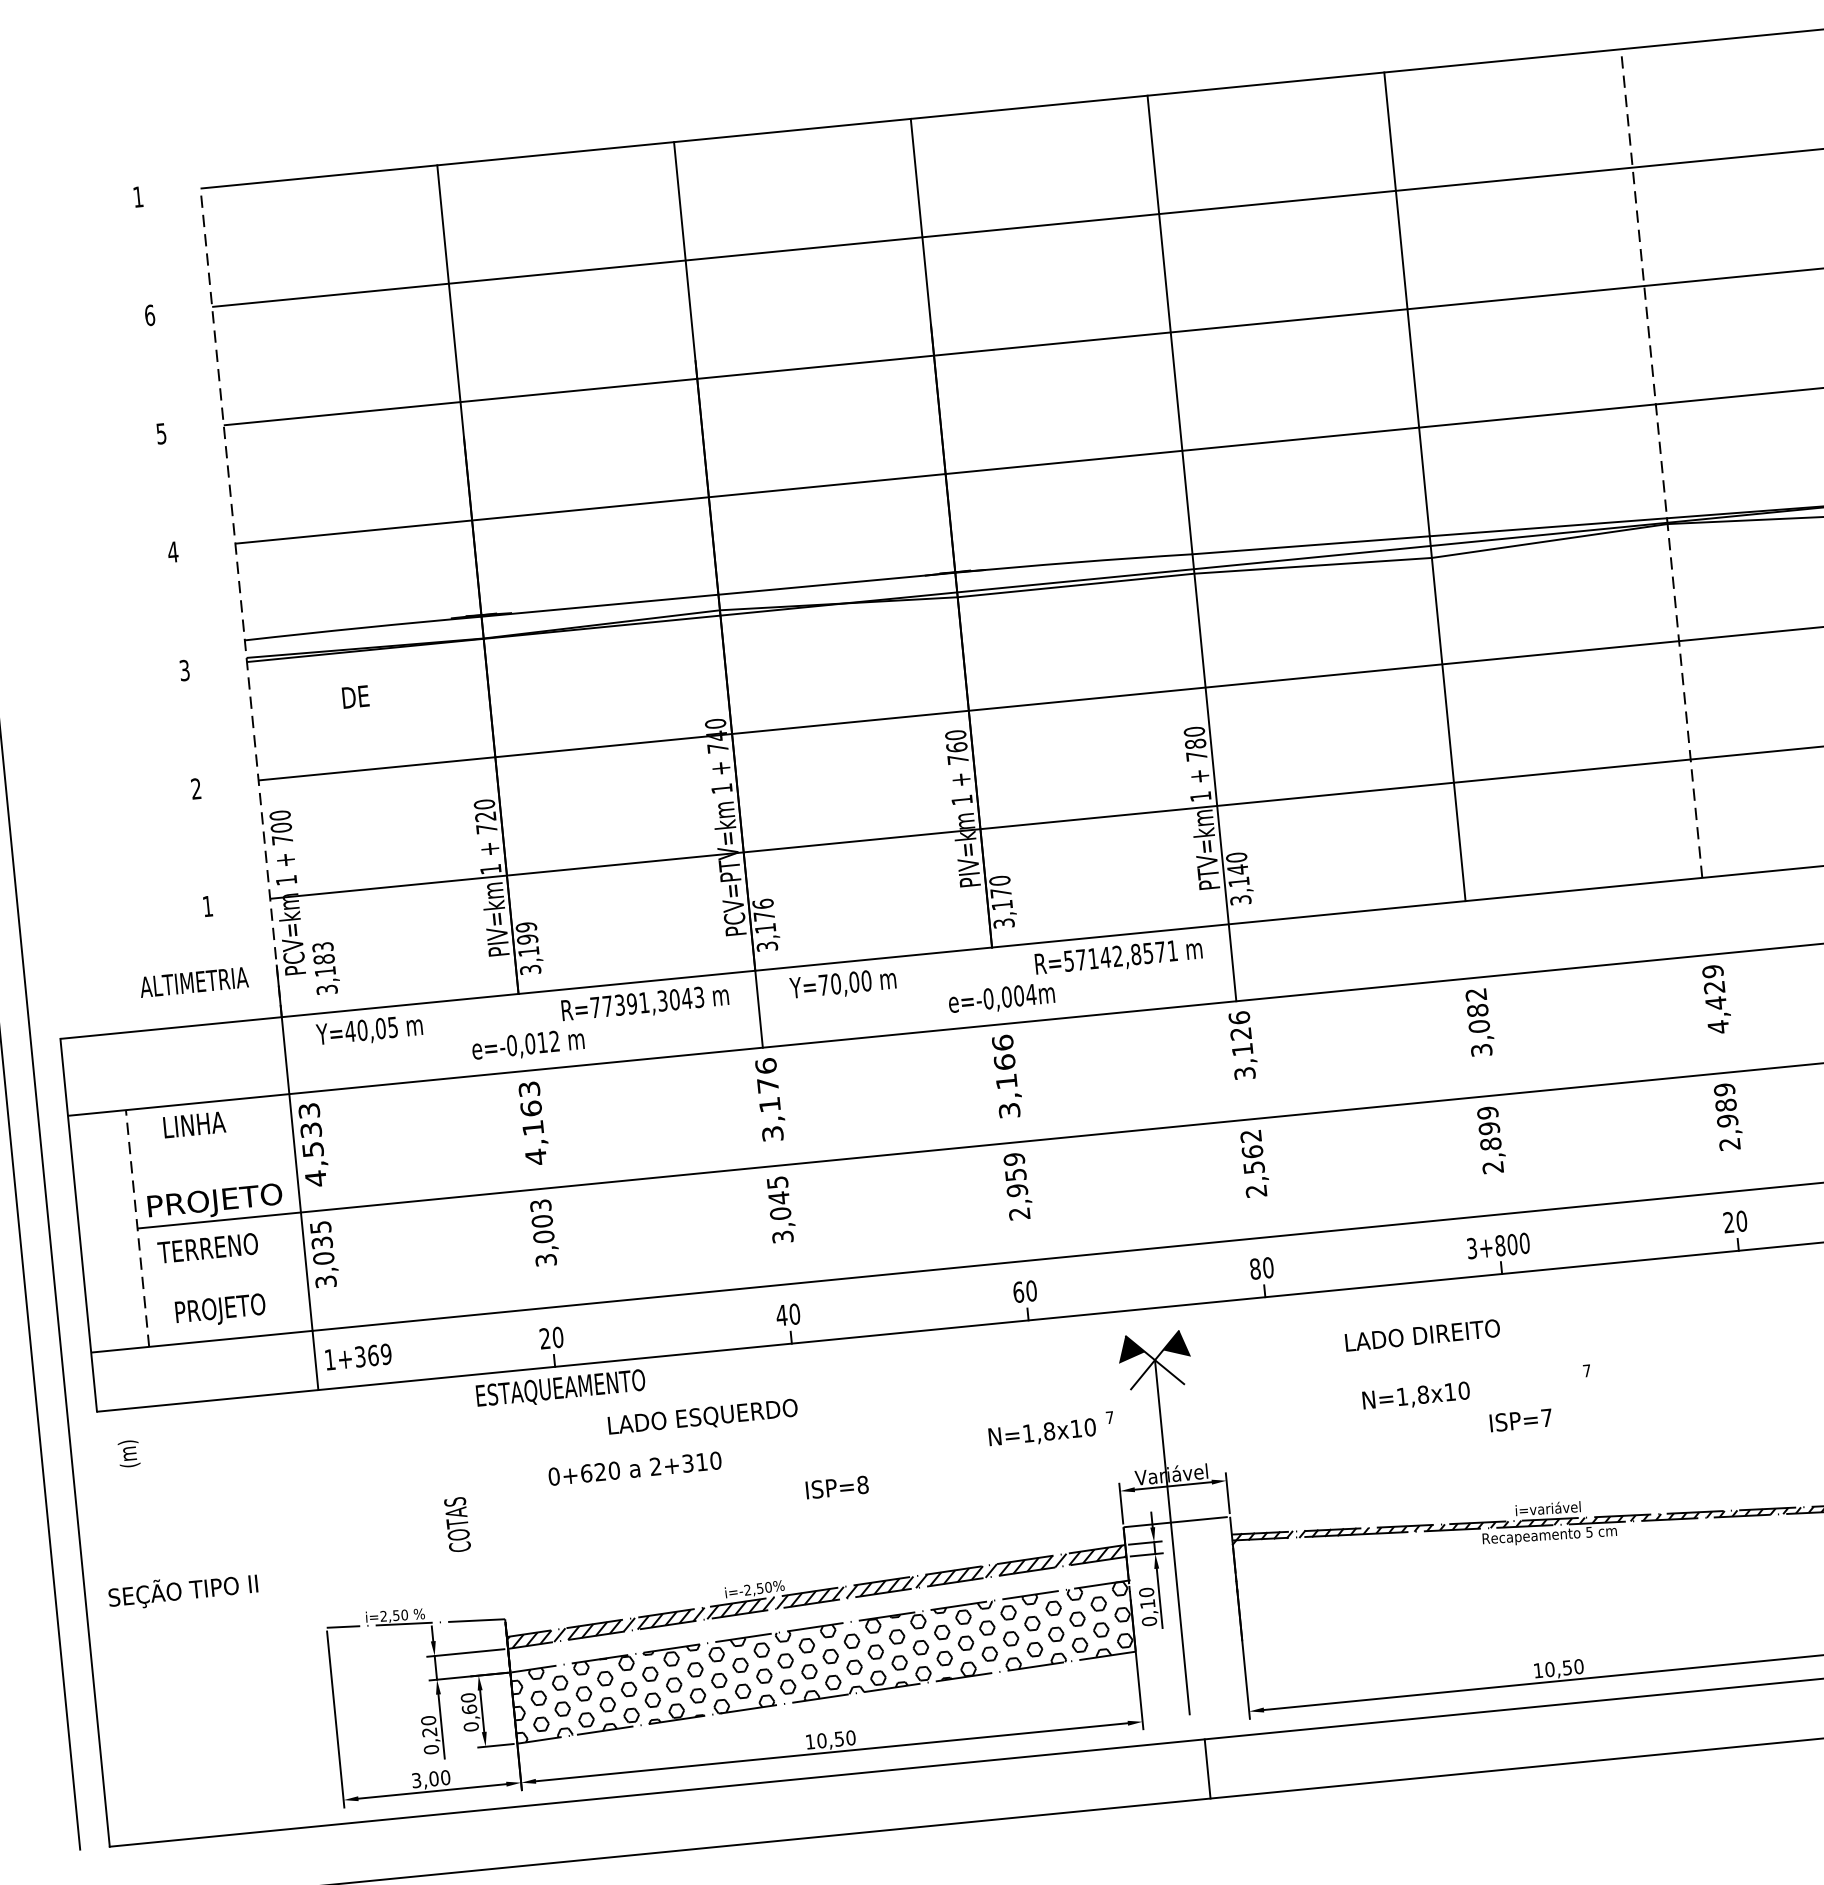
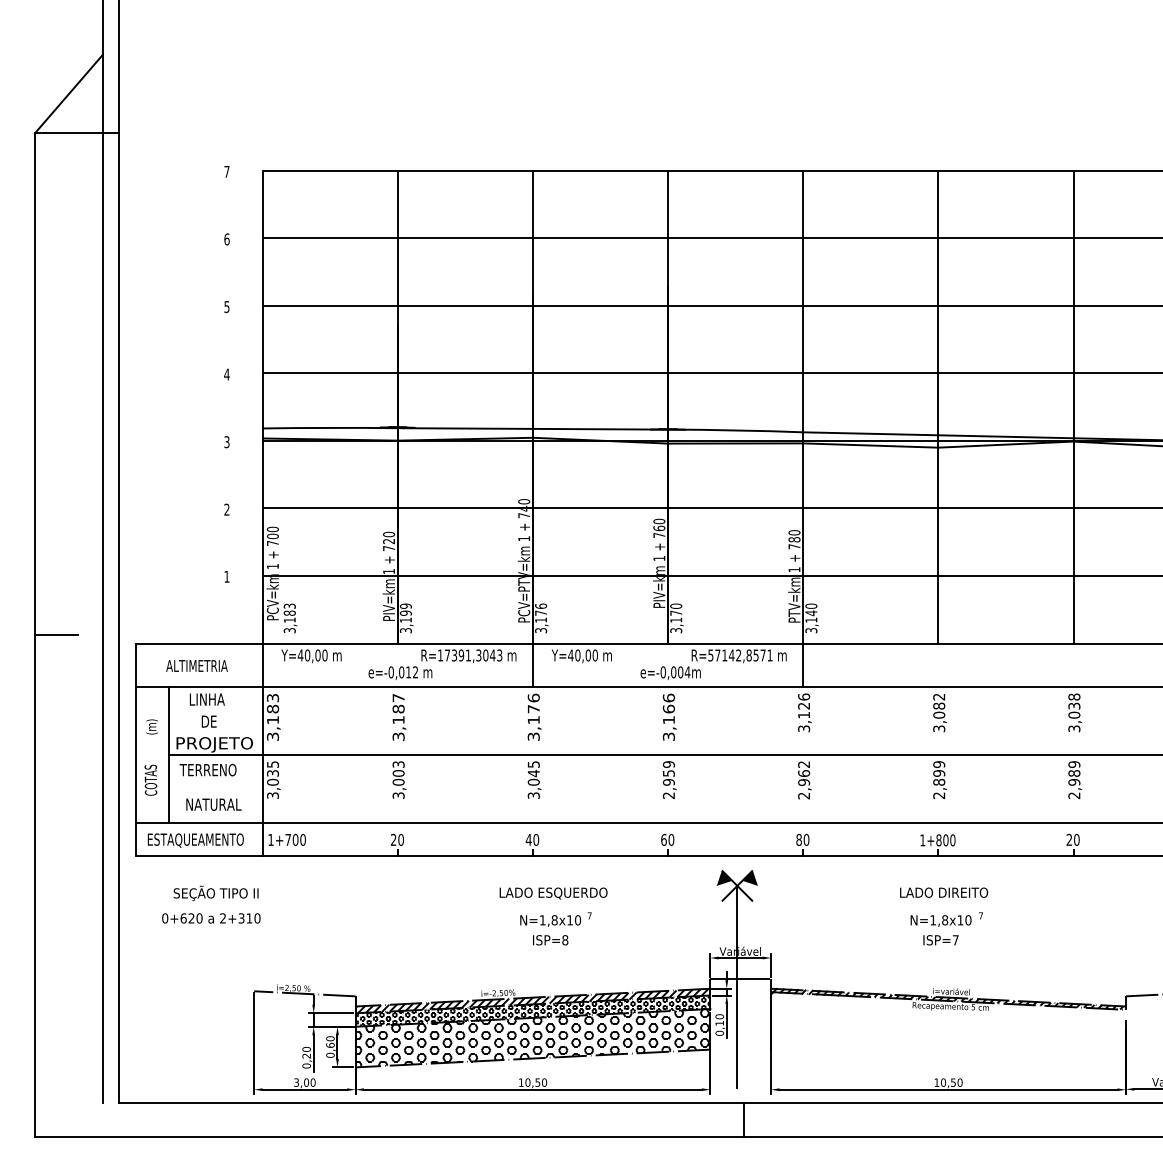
text: (137, 196) -> (226, 171), 1 -> 7
line: (1661, 464) -> (1073, 407), dashed -> solid
line: (240, 603) -> (262, 407), dashed -> solid
text: (354, 696) -> (208, 721), moved
text: (193, 981) -> (196, 665), moved
text: (823, 985) -> (570, 655), Y=70,00 -> Y=40,00
text: (1715, 998) -> (1074, 712), 4,429 -> 3,038
text: (595, 1007) -> (440, 655), R=77391,3043 -> R=17391,3043
text: (392, 1027) -> (324, 655), Y=40,05 -> Y=40,00
text: (532, 1123) -> (398, 717), 4,163 -> 3,187
text: (312, 1153) -> (272, 722), 4,533 -> 3,183
text: (1253, 1167) -> (803, 782), 2,562 -> 2,962
line: (137, 1229) -> (169, 755), dashed -> solid
text: (1471, 1248) -> (922, 840), 3+800 -> 1+800
text: (225, 1309) -> (214, 805), PROJETO -> NATURAL
text: (1423, 1334) -> (944, 892), moved
text: (372, 1354) -> (295, 839), 1+369 -> 1+700
text: (560, 1389) -> (195, 840), moved
text: (1415, 1395) -> (940, 920), moved
text: (702, 1417) -> (553, 893), moved
text: (1050, 1429) -> (555, 919), moved
text: (127, 1453) -> (151, 726), moved
text: (635, 1468) -> (211, 918), moved
text: (456, 1523) -> (150, 779), moved
text: (182, 1591) -> (215, 893), moved
hatch: (817, 1613) -> (532, 1010), added

